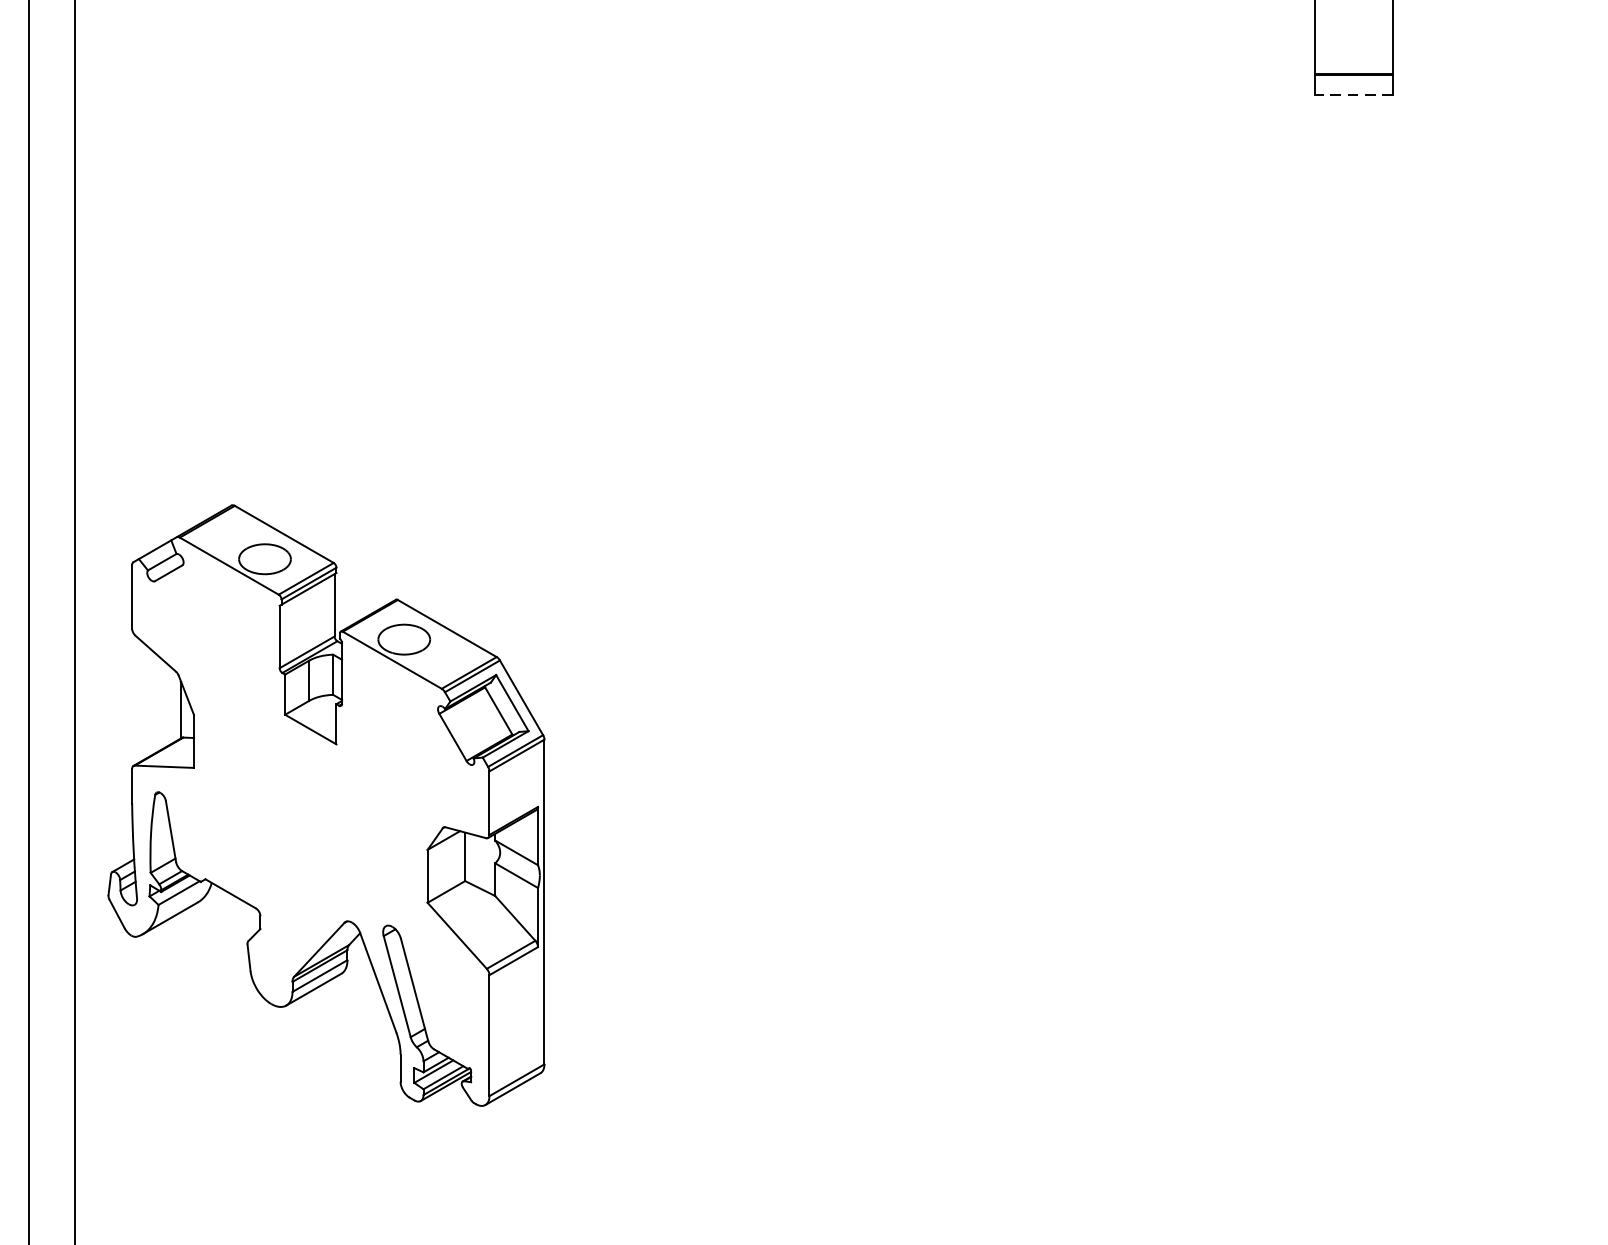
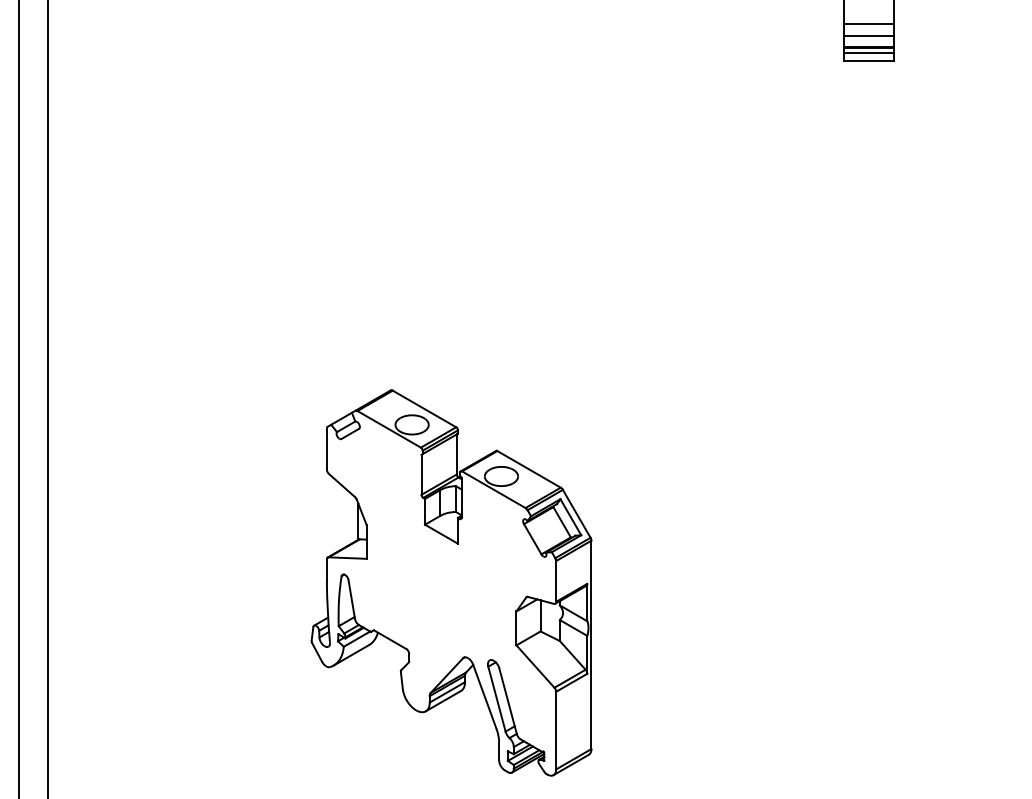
line: (1353, 36) -> (868, 23), added
line: (1353, 56) -> (868, 36), added
line: (1353, 81) -> (868, 52), added
line: (1353, 94) -> (868, 60), dashed -> solid
part: (326, 804) -> (451, 582), moved

